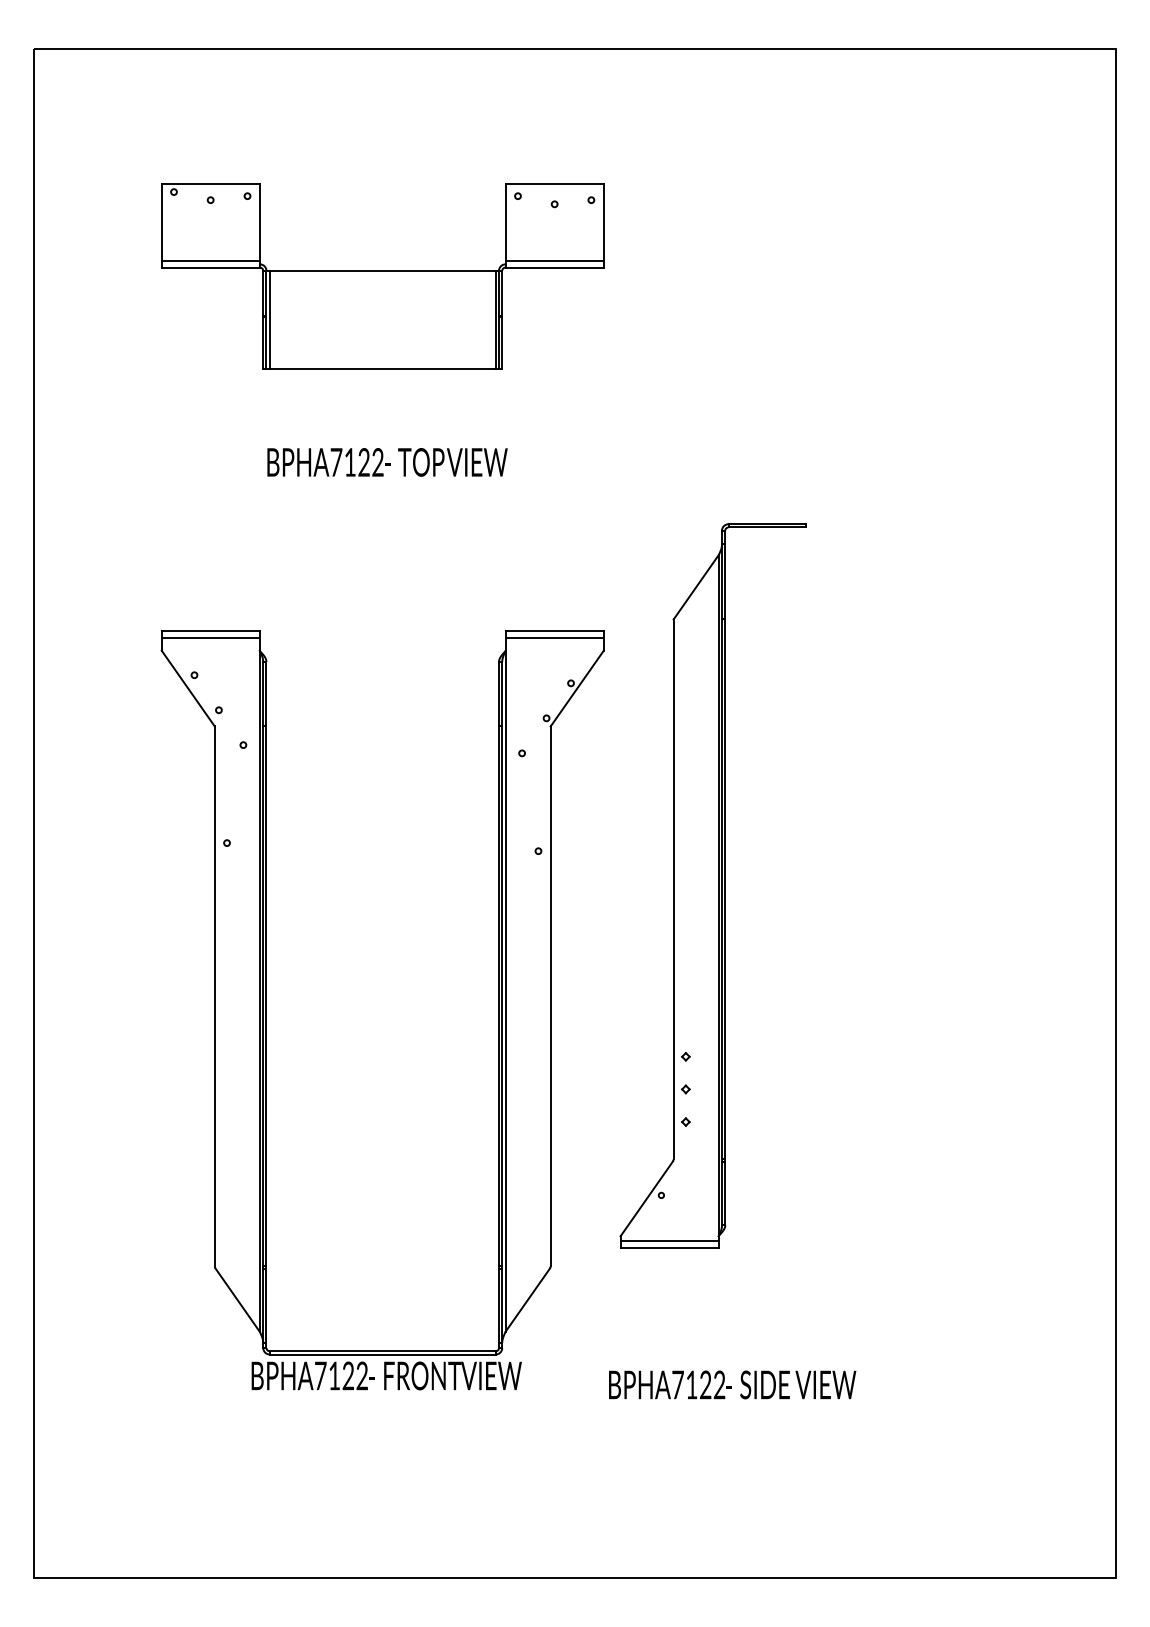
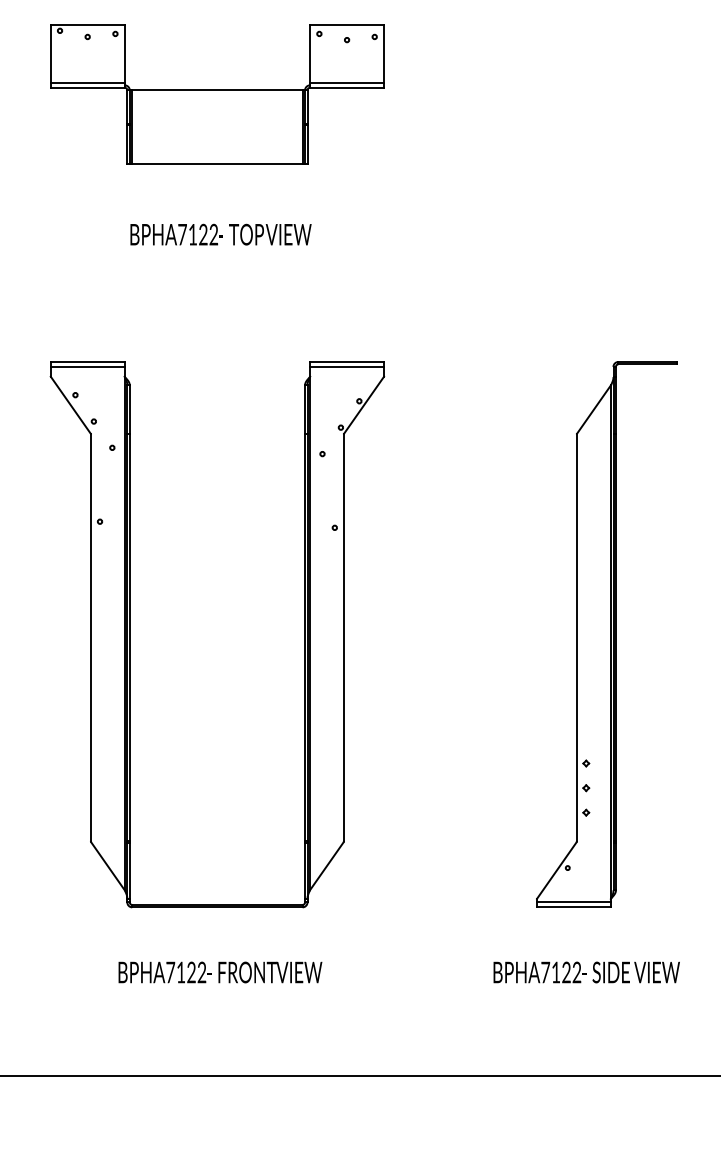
part: (712, 885) -> (606, 634), moved
text: (386, 1375) -> (220, 972), moved
text: (732, 1384) -> (586, 972), moved

